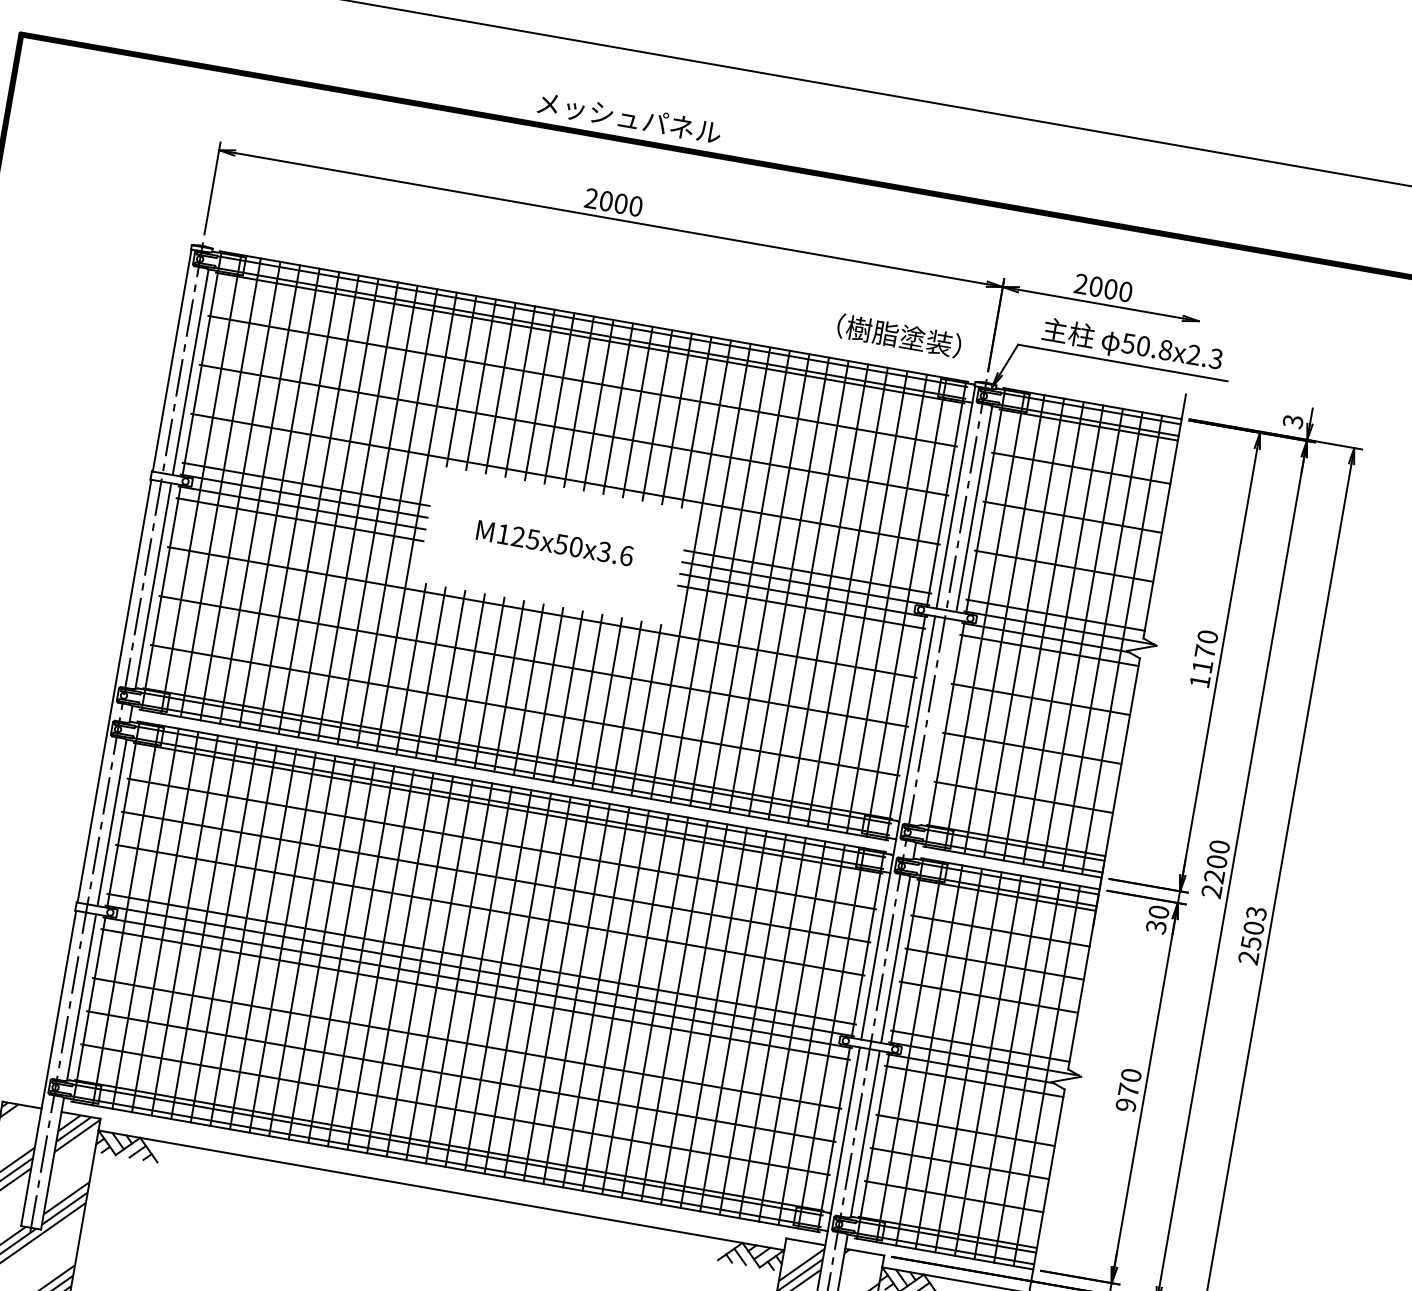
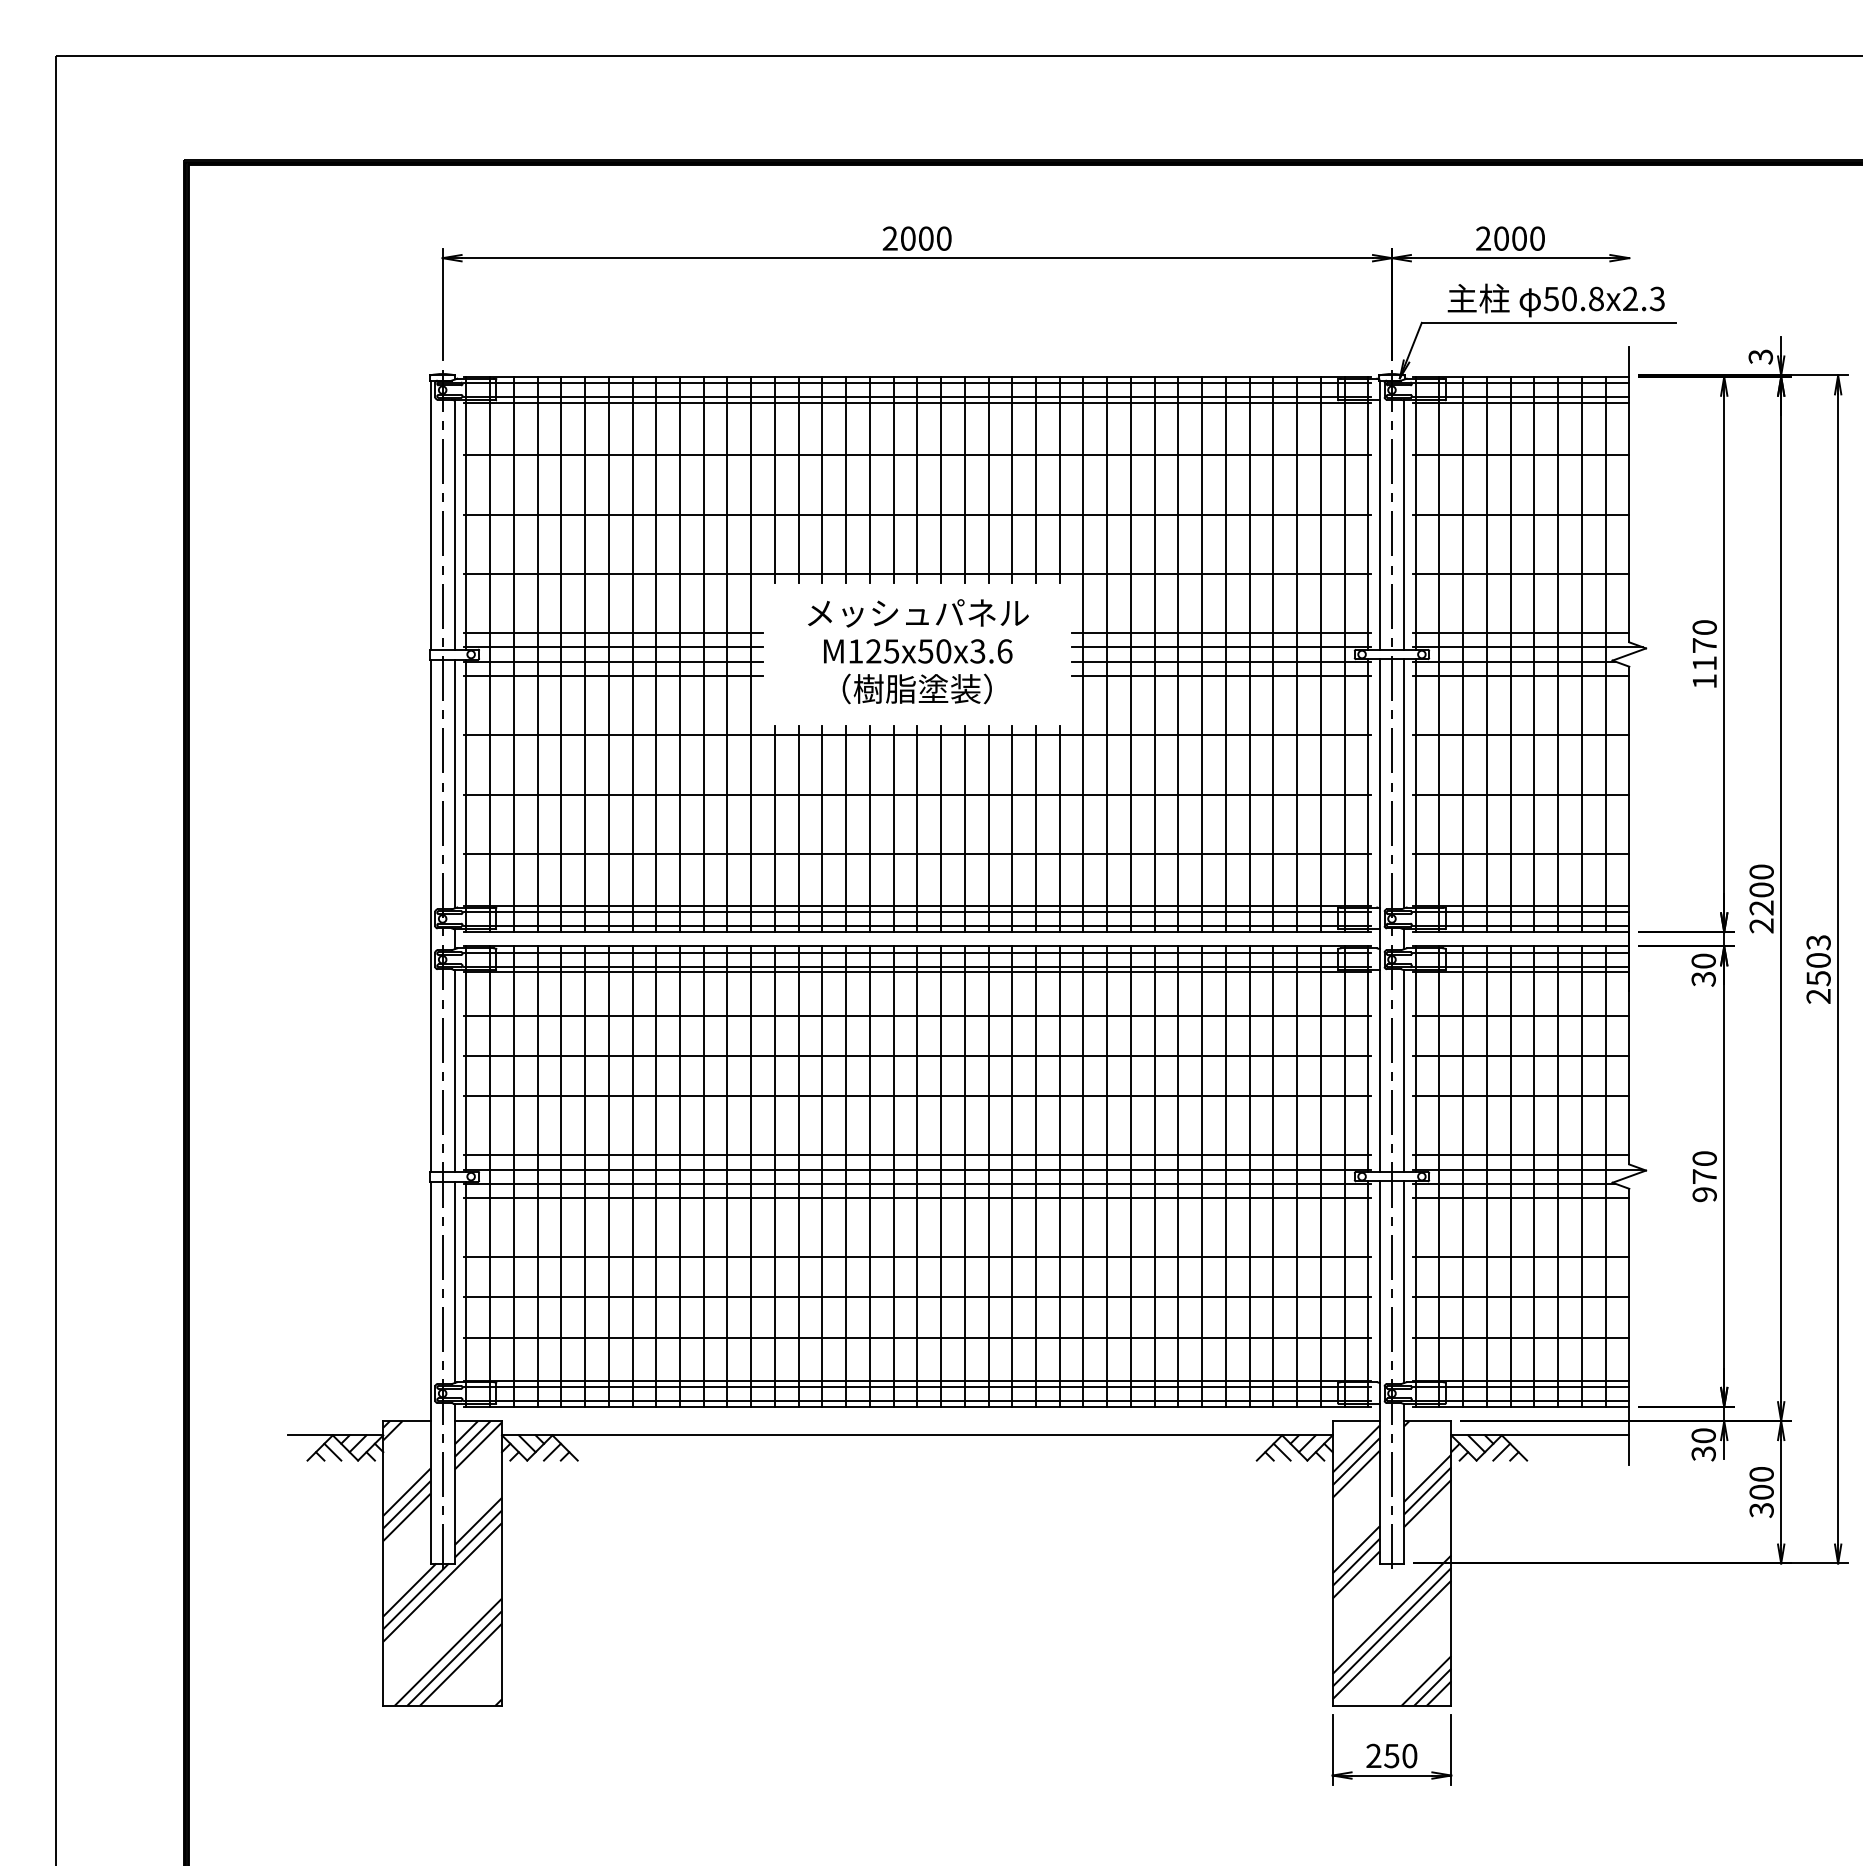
text: (629, 118) -> (918, 613), moved
text: (898, 335) -> (916, 688), moved
line: (937, 722) -> (1404, 783), added

